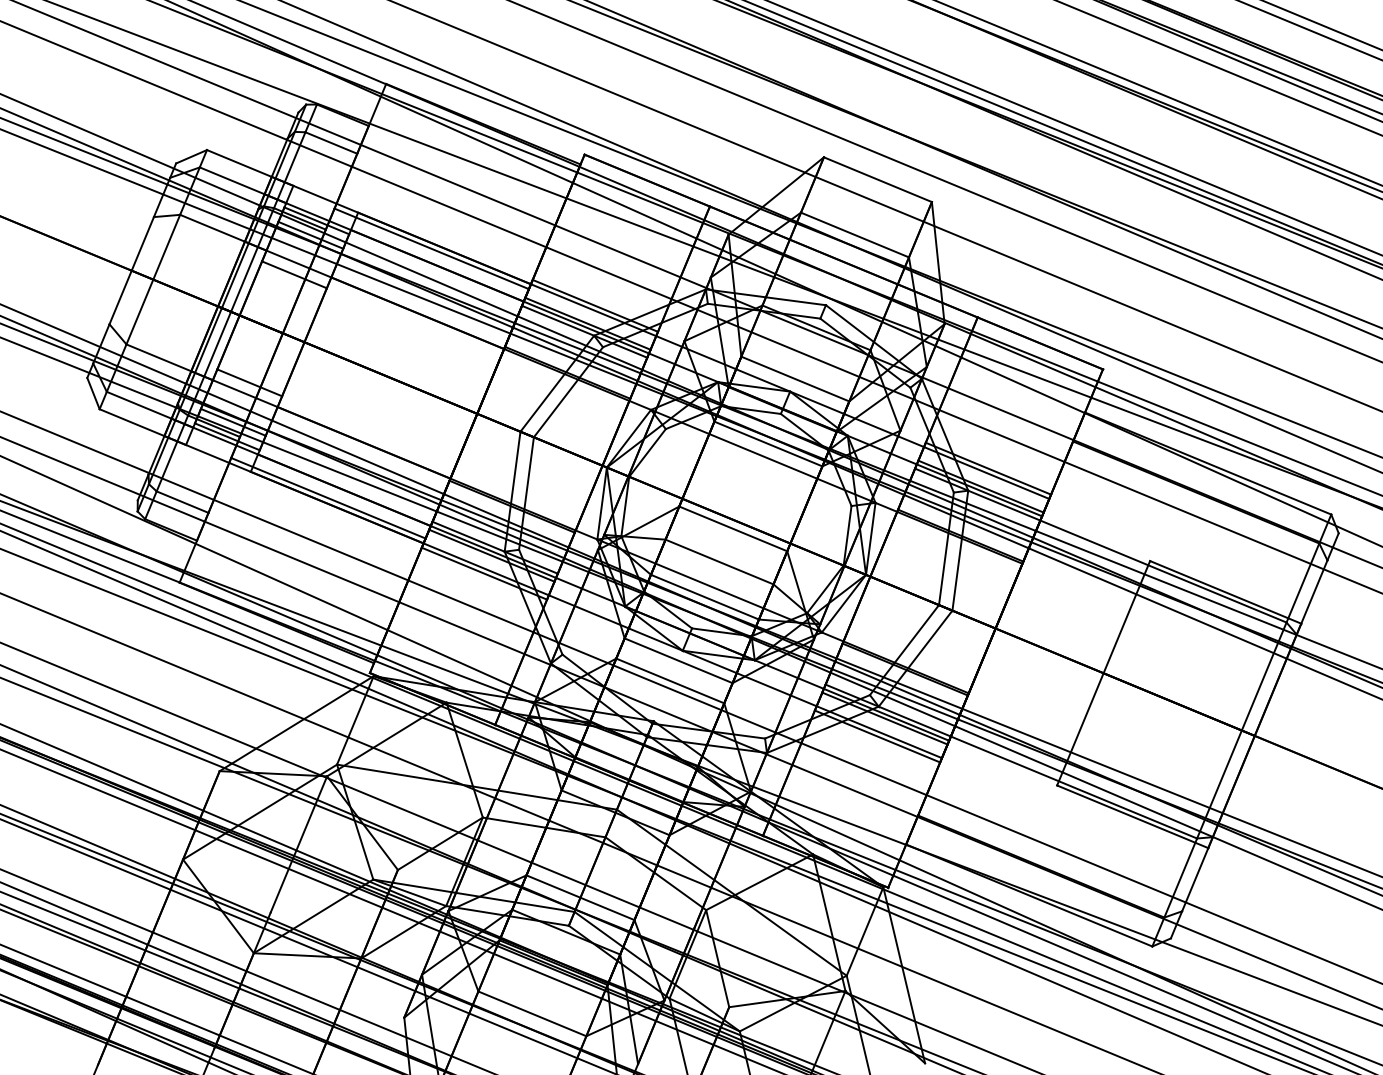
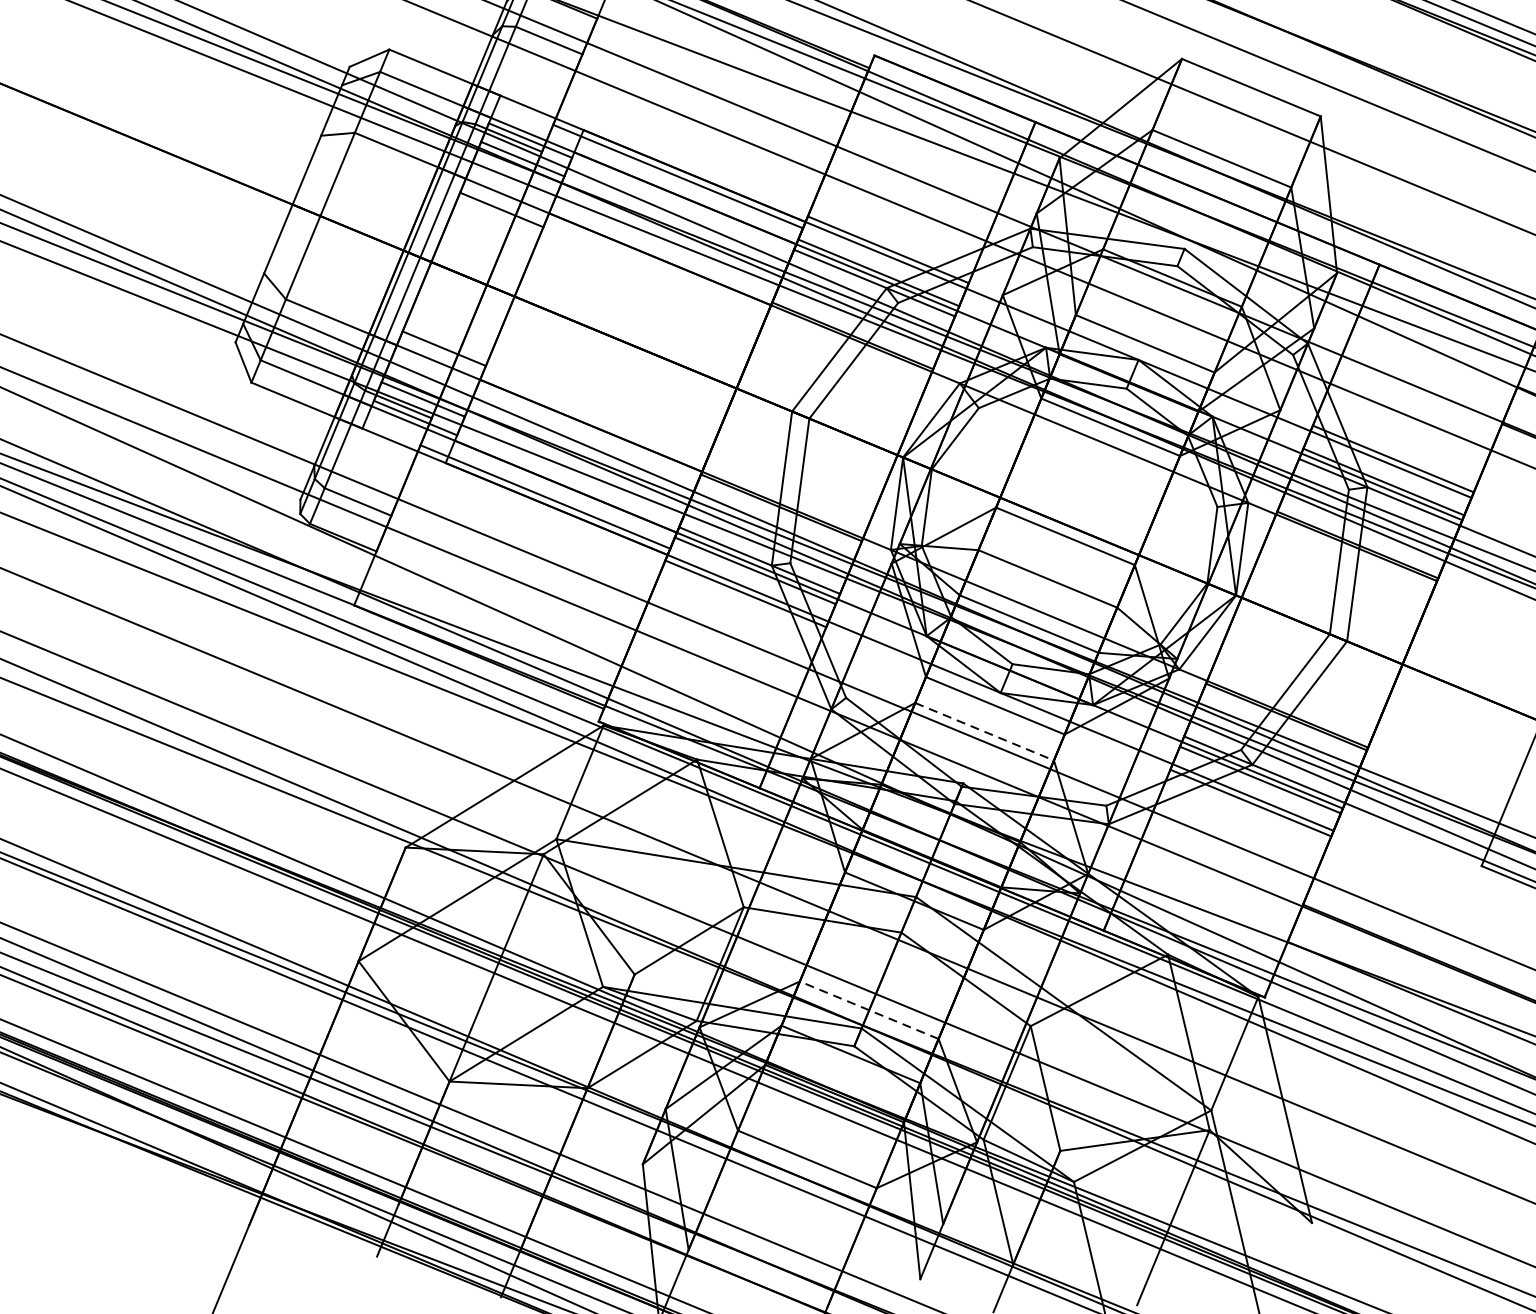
line: (670, 681) -> (984, 732), solid -> dashed
line: (580, 897) -> (869, 1009), solid -> dashed

